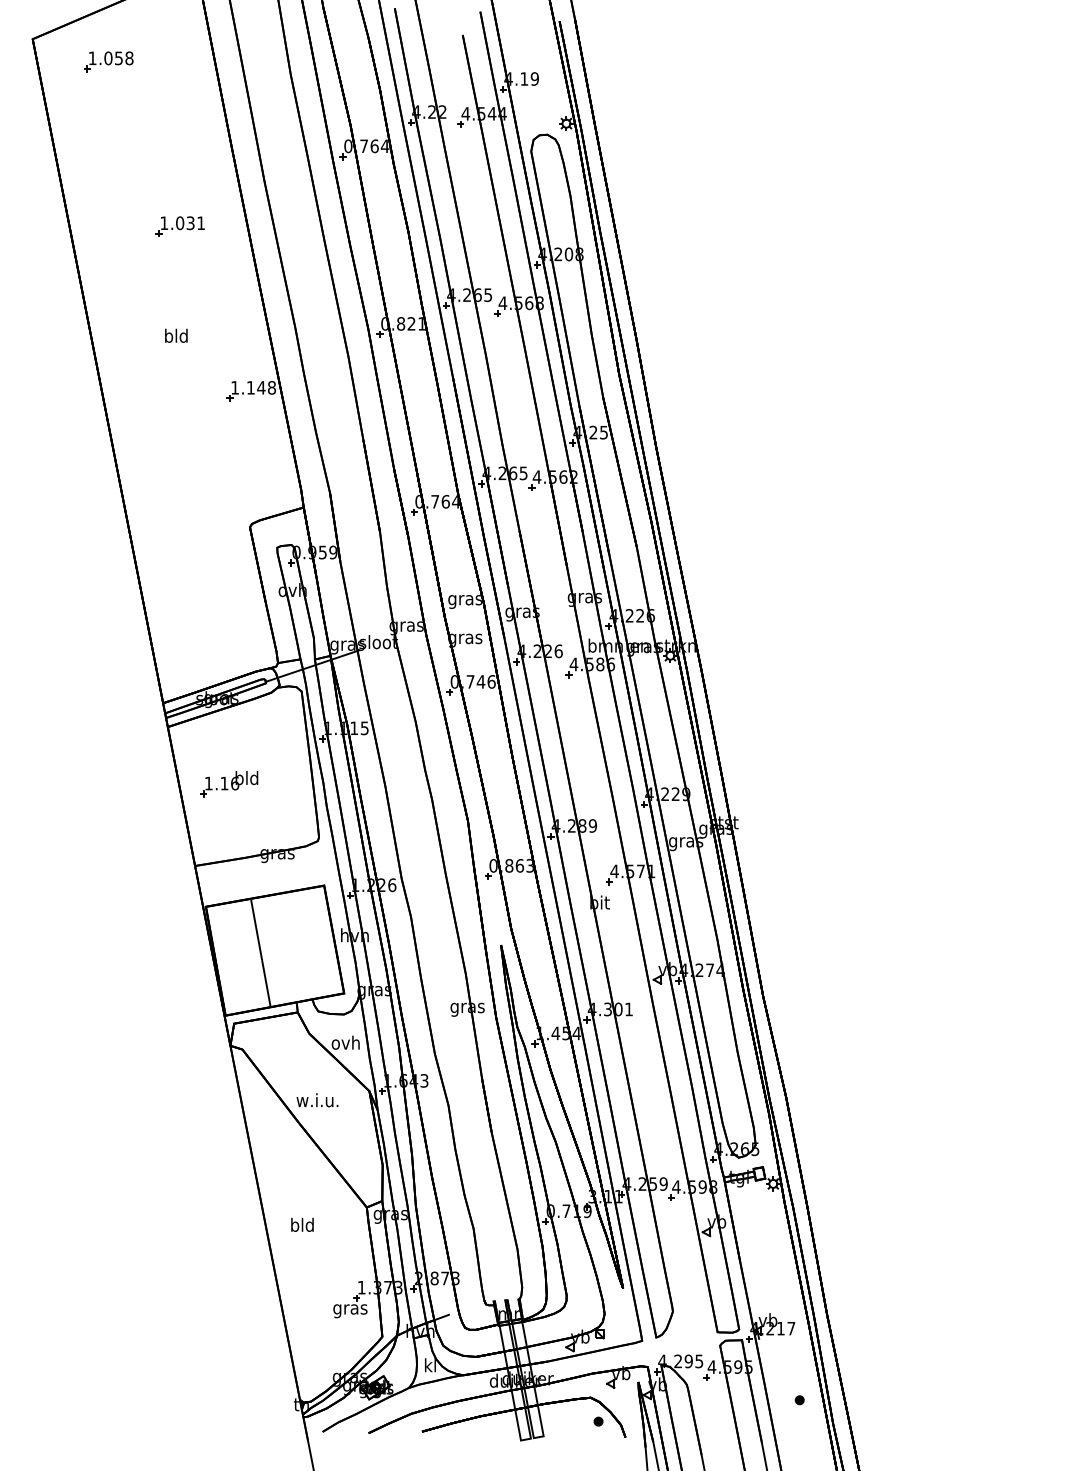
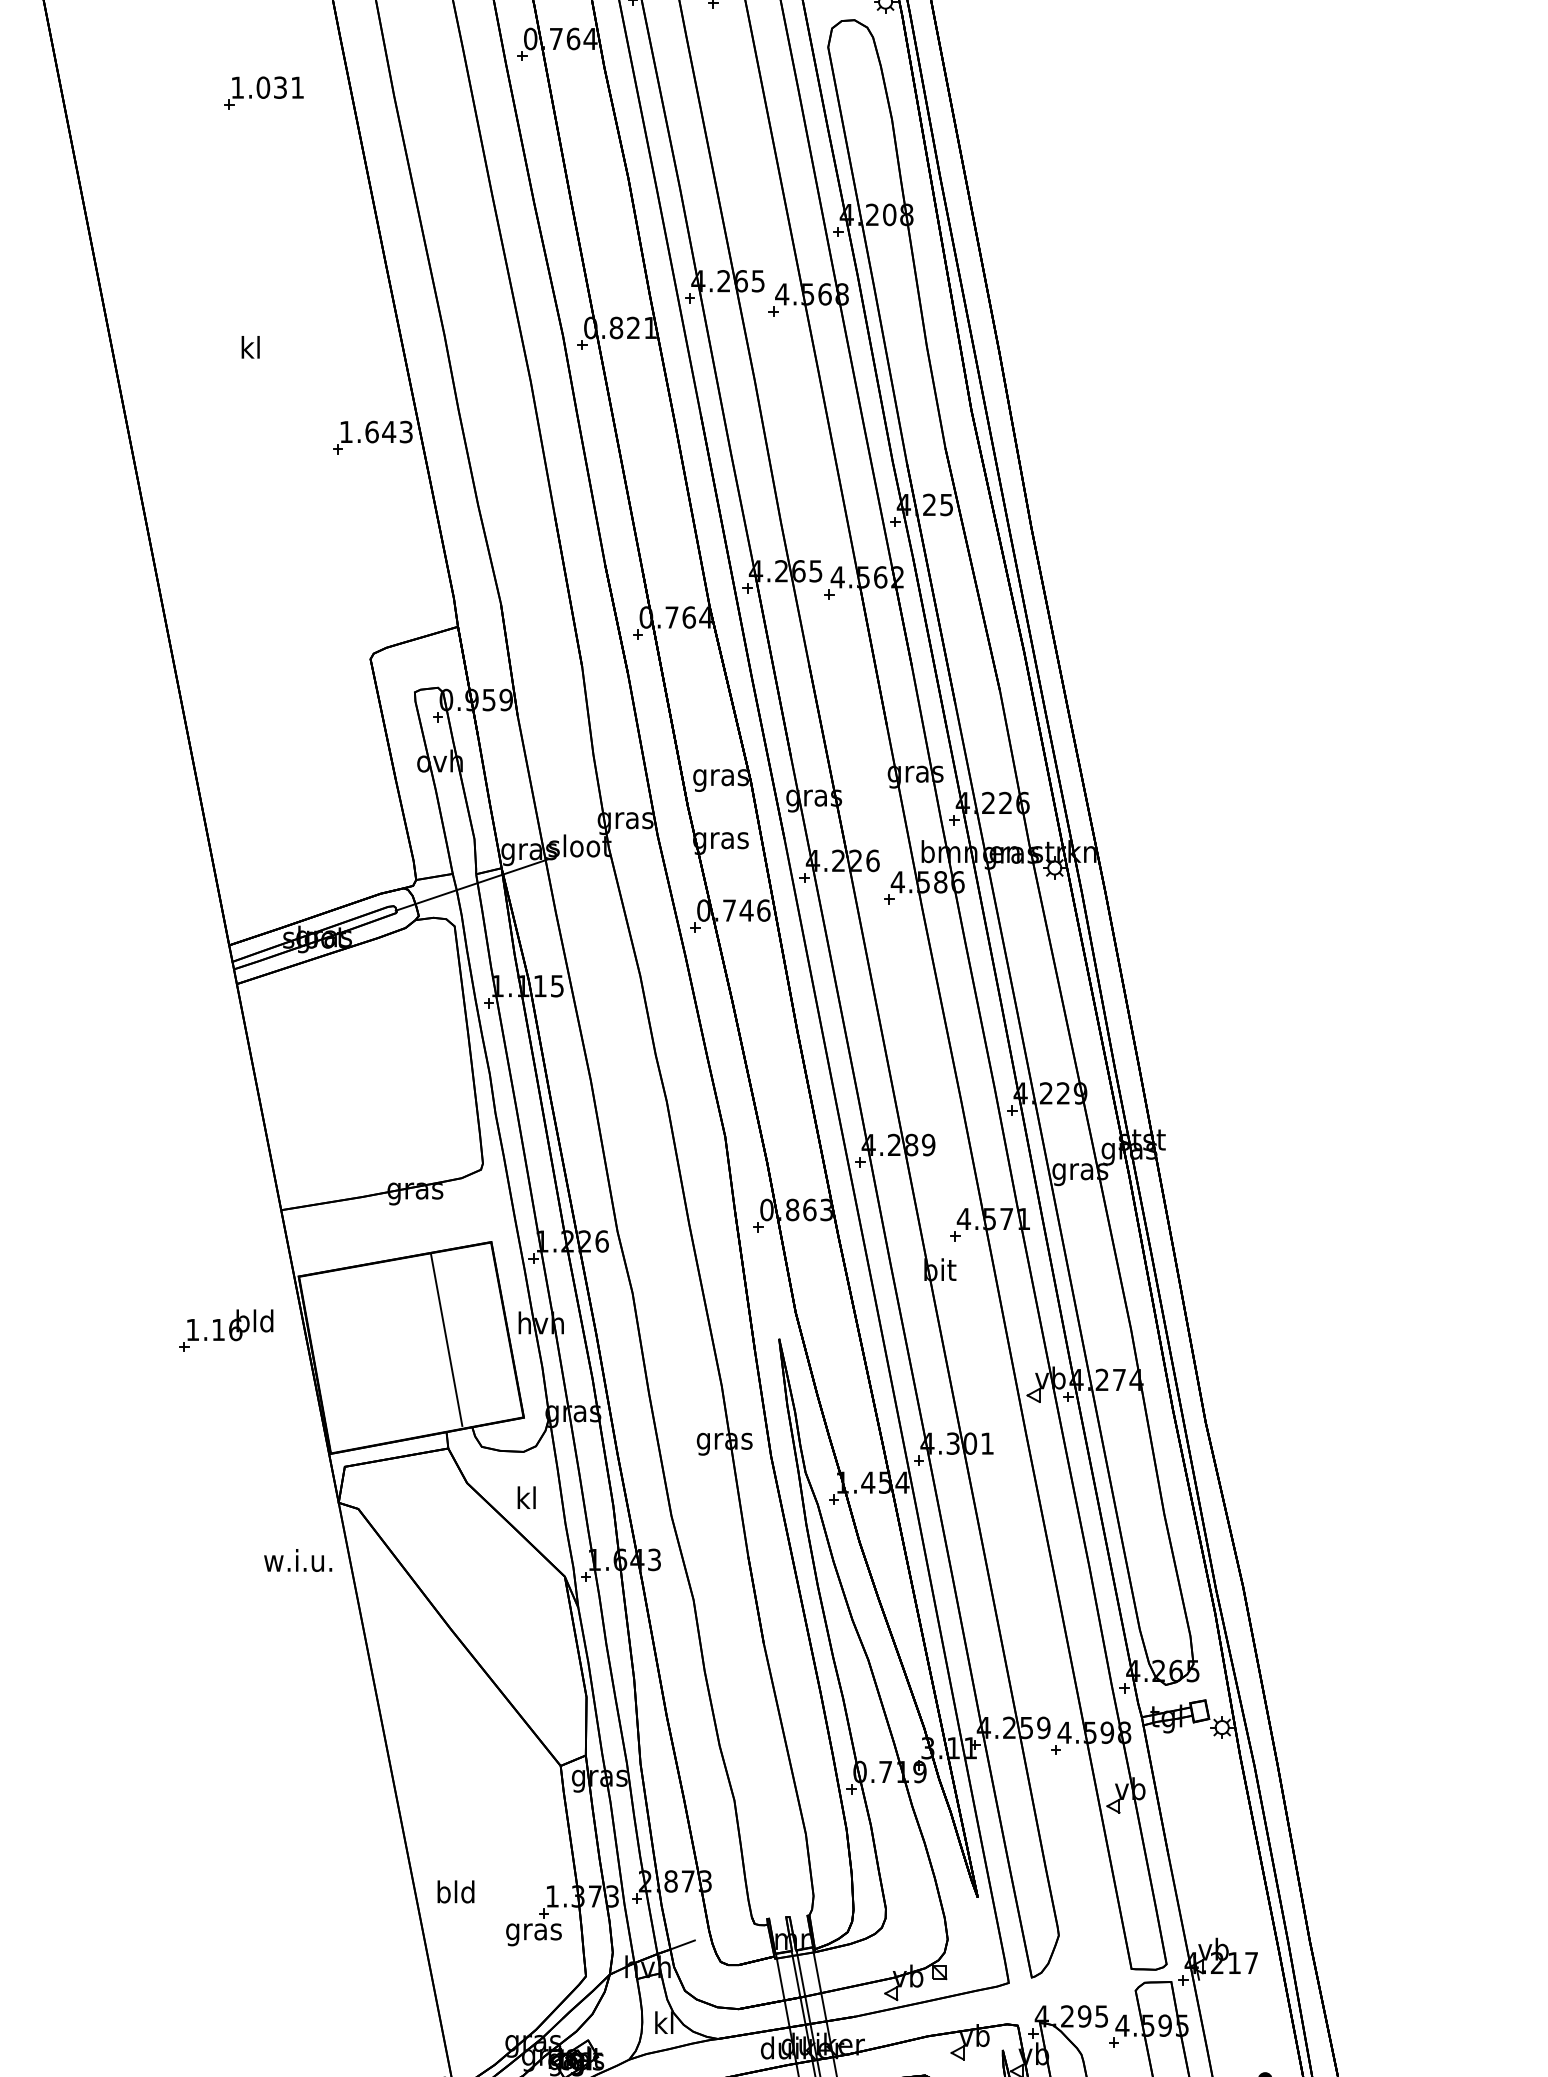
part: (179, 226) -> (262, 92), moved
text: (176, 335) -> (250, 346), bld -> kl
text: (260, 387) -> (387, 431), 1.148 -> 1.643
part: (229, 784) -> (226, 1331), moved
line: (260, 952) -> (446, 1339), moved
text: (345, 1042) -> (525, 1497), ovh -> kl
text: (317, 1100) -> (298, 1560), moved
text: (302, 1224) -> (456, 1891), moved

